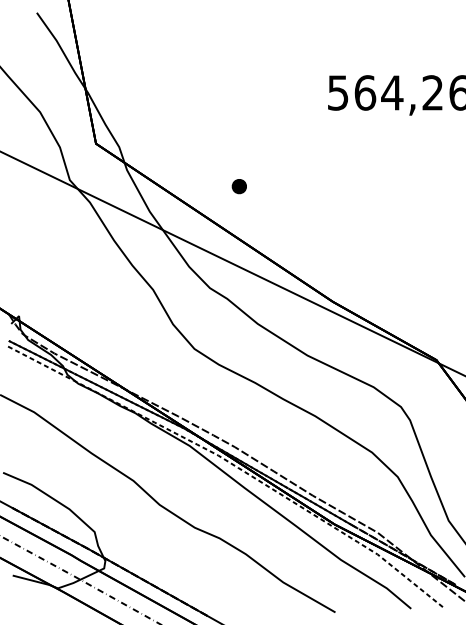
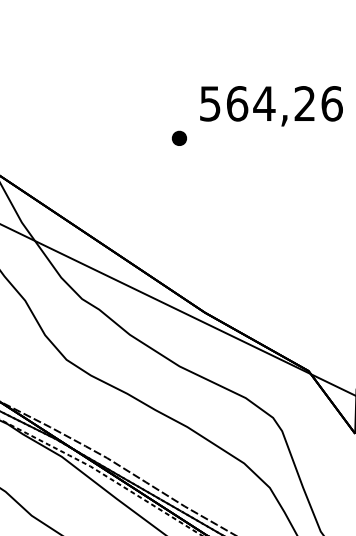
part: (238, 186) -> (178, 138), moved

